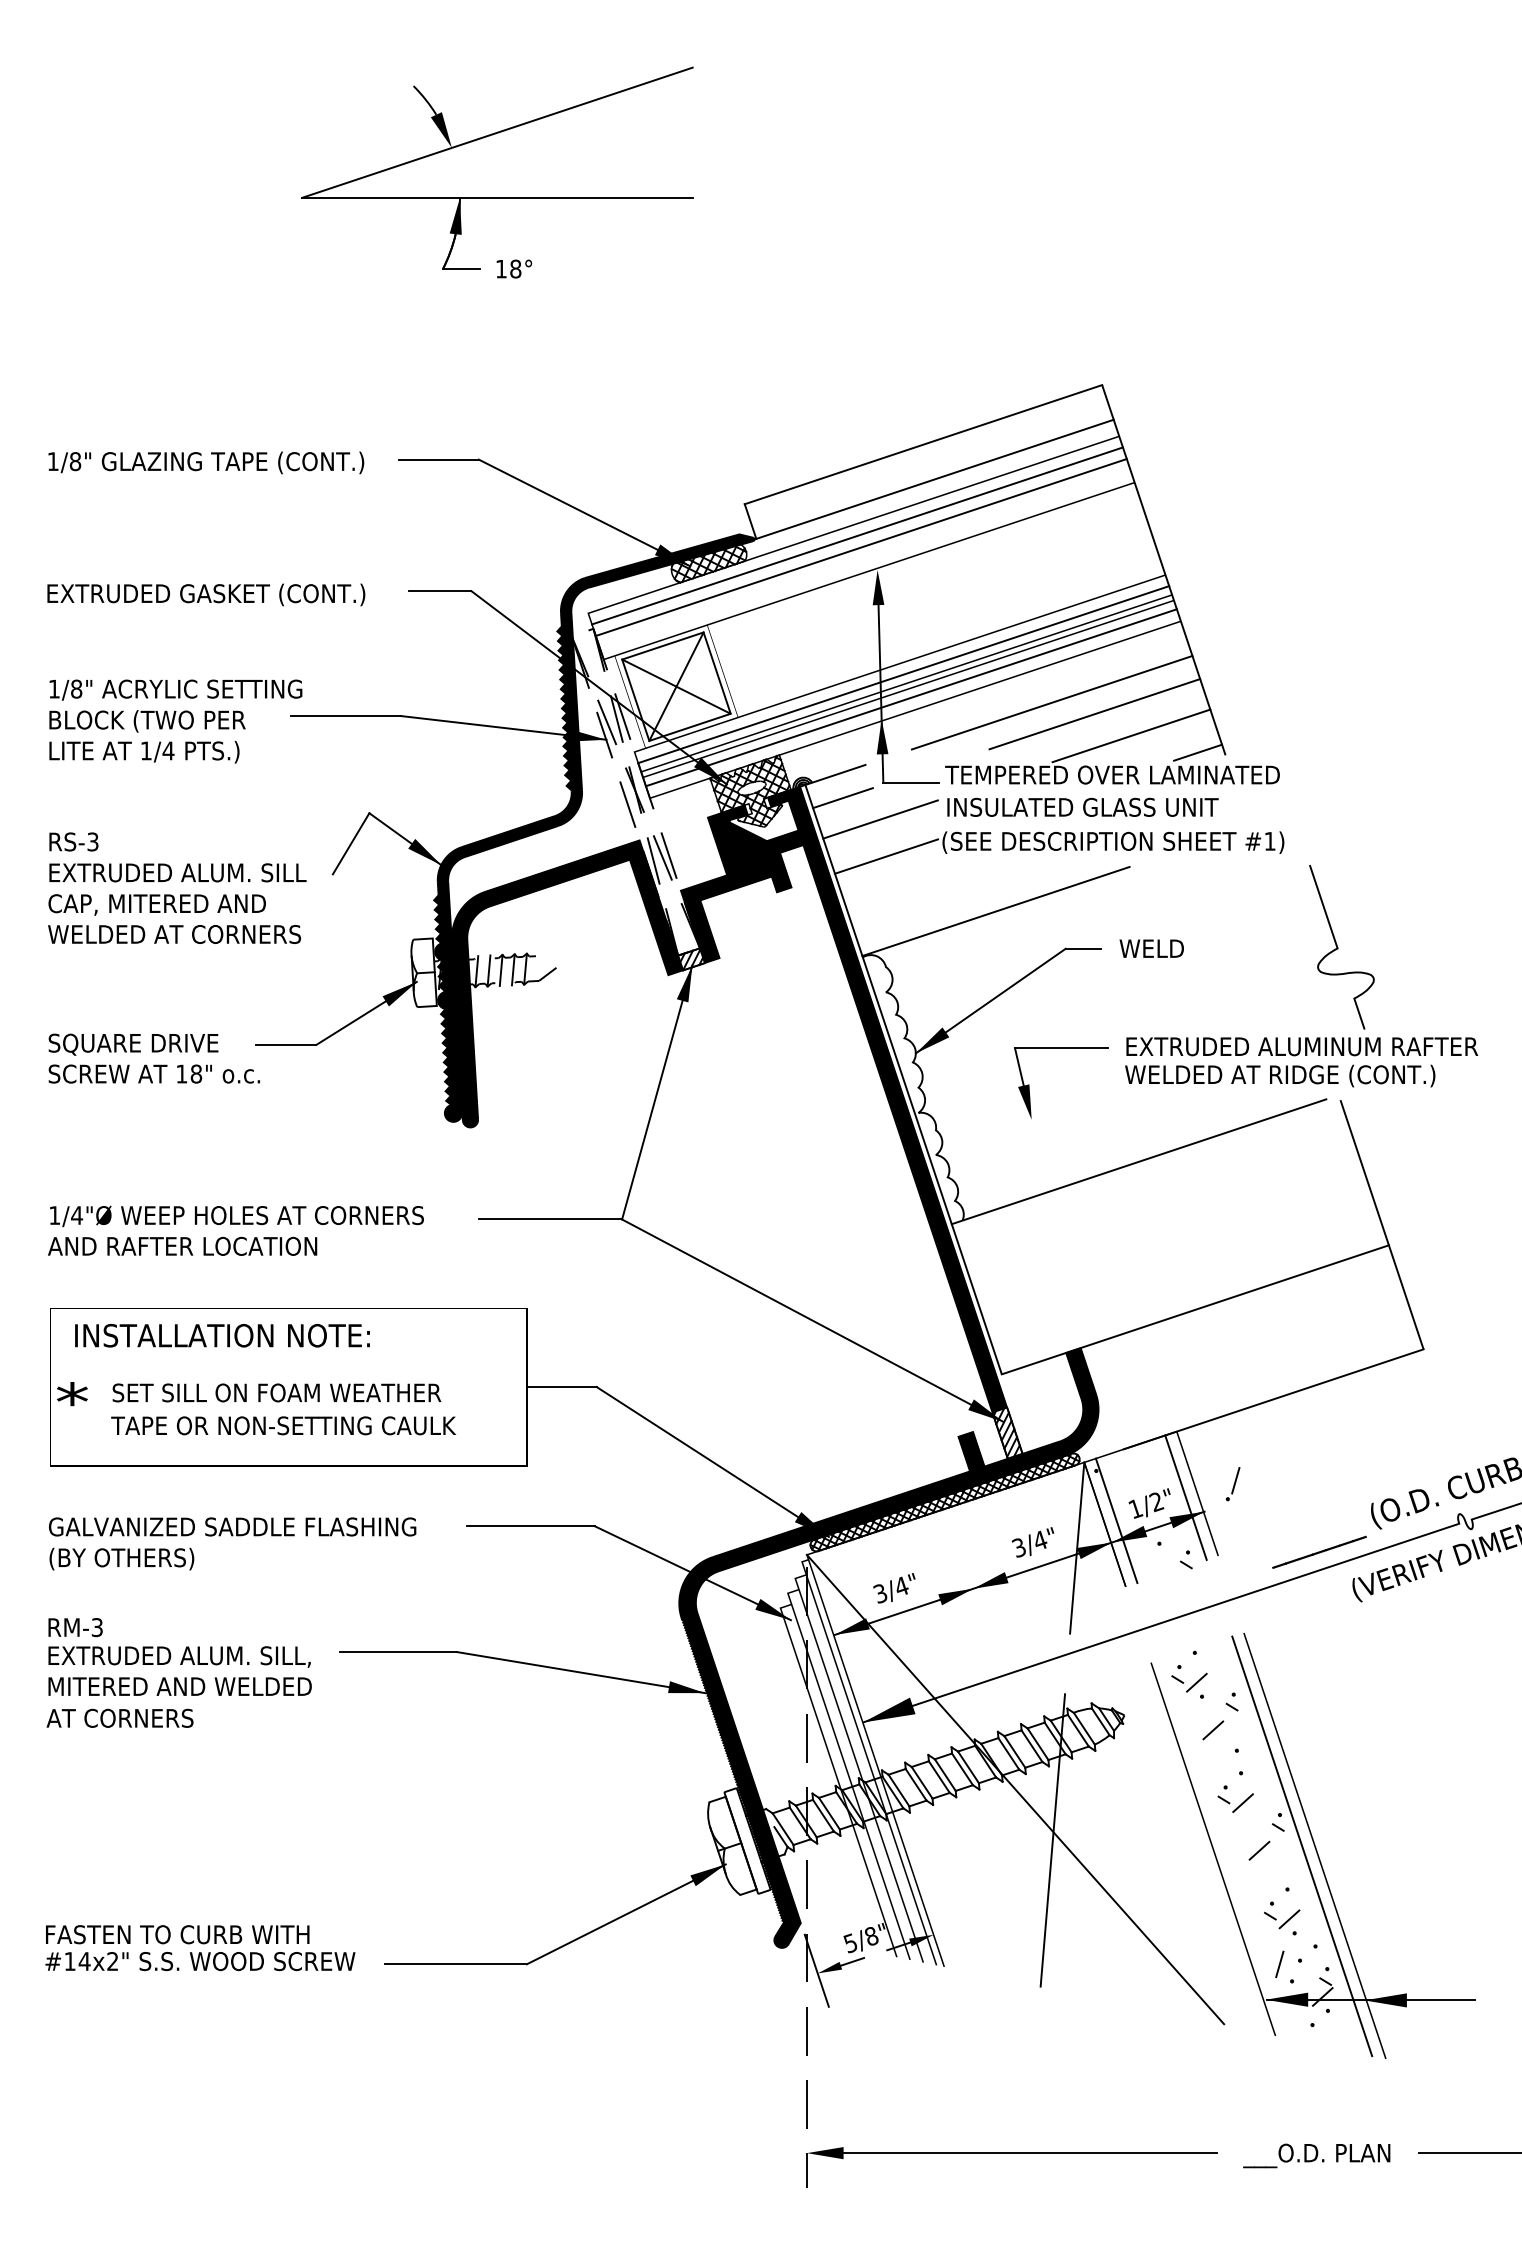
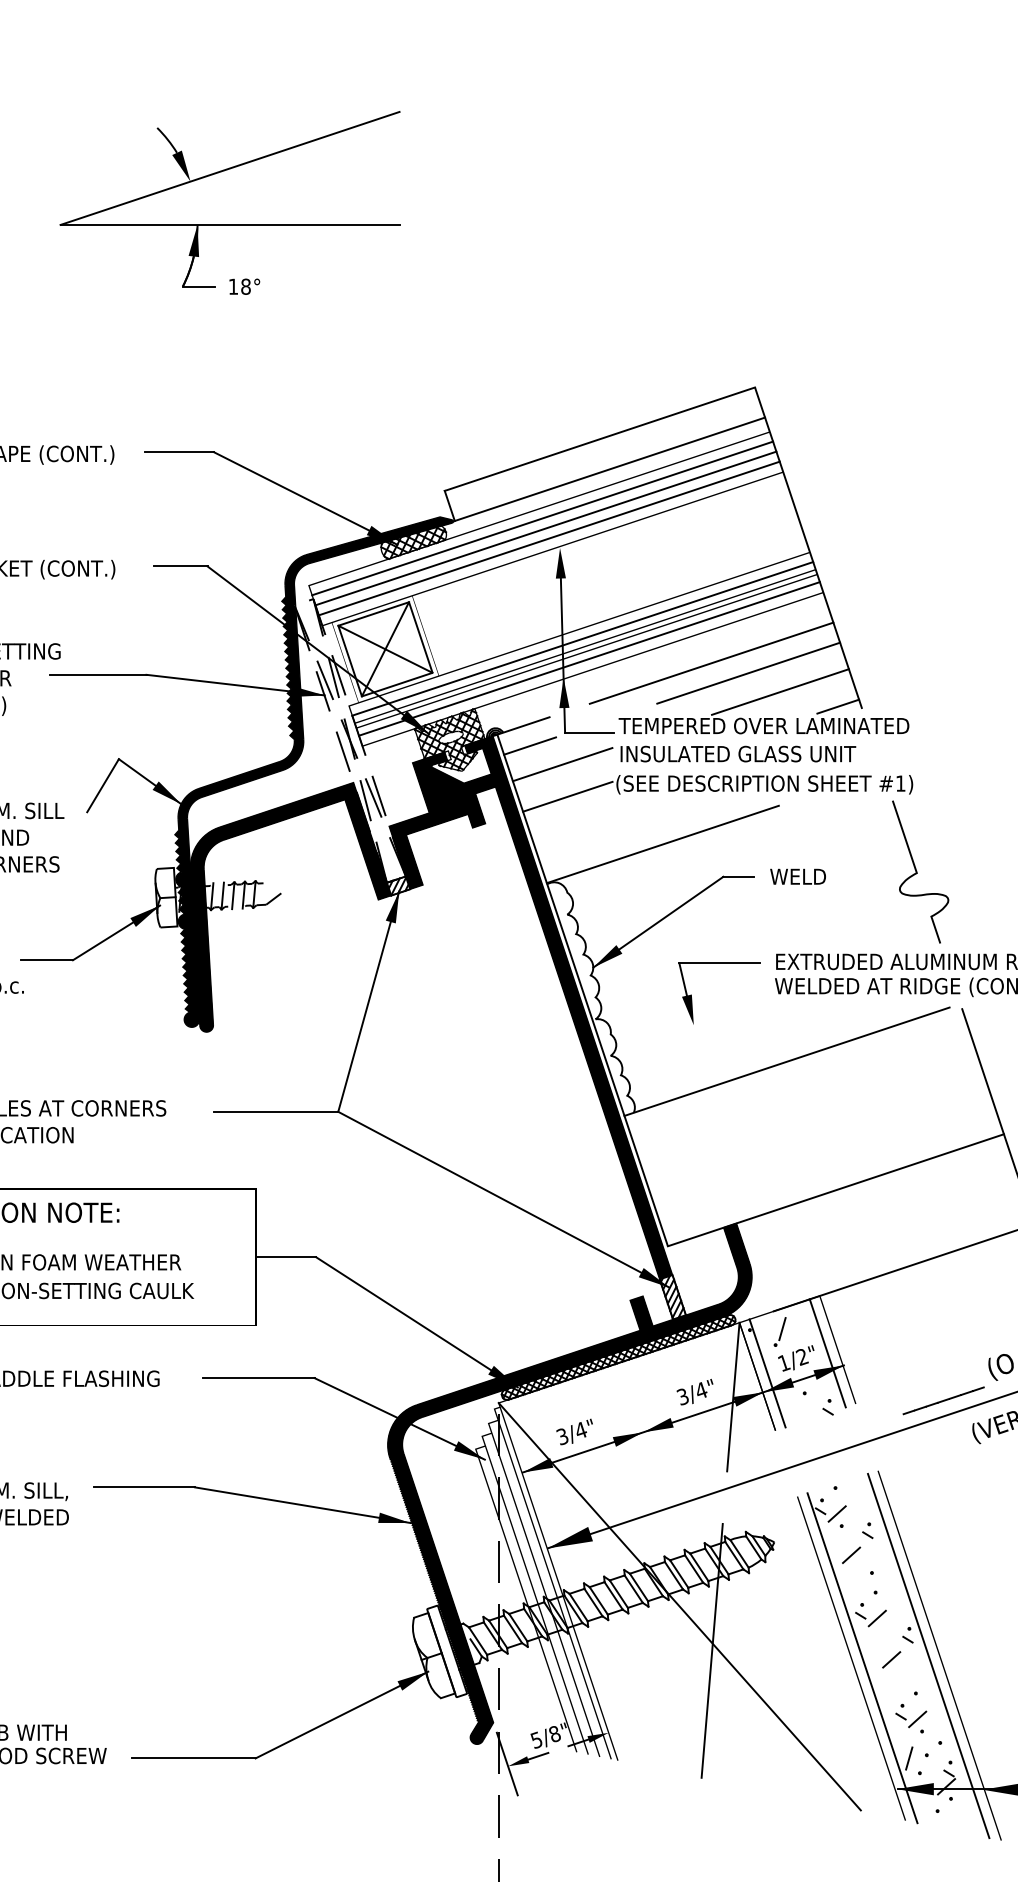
line: (864, 558) -> (548, 538), added
curve: (1338, 947) -> (917, 872), moved
part: (1232, 1484) -> (779, 1332), moved
line: (1225, 1848) -> (862, 1657), added

